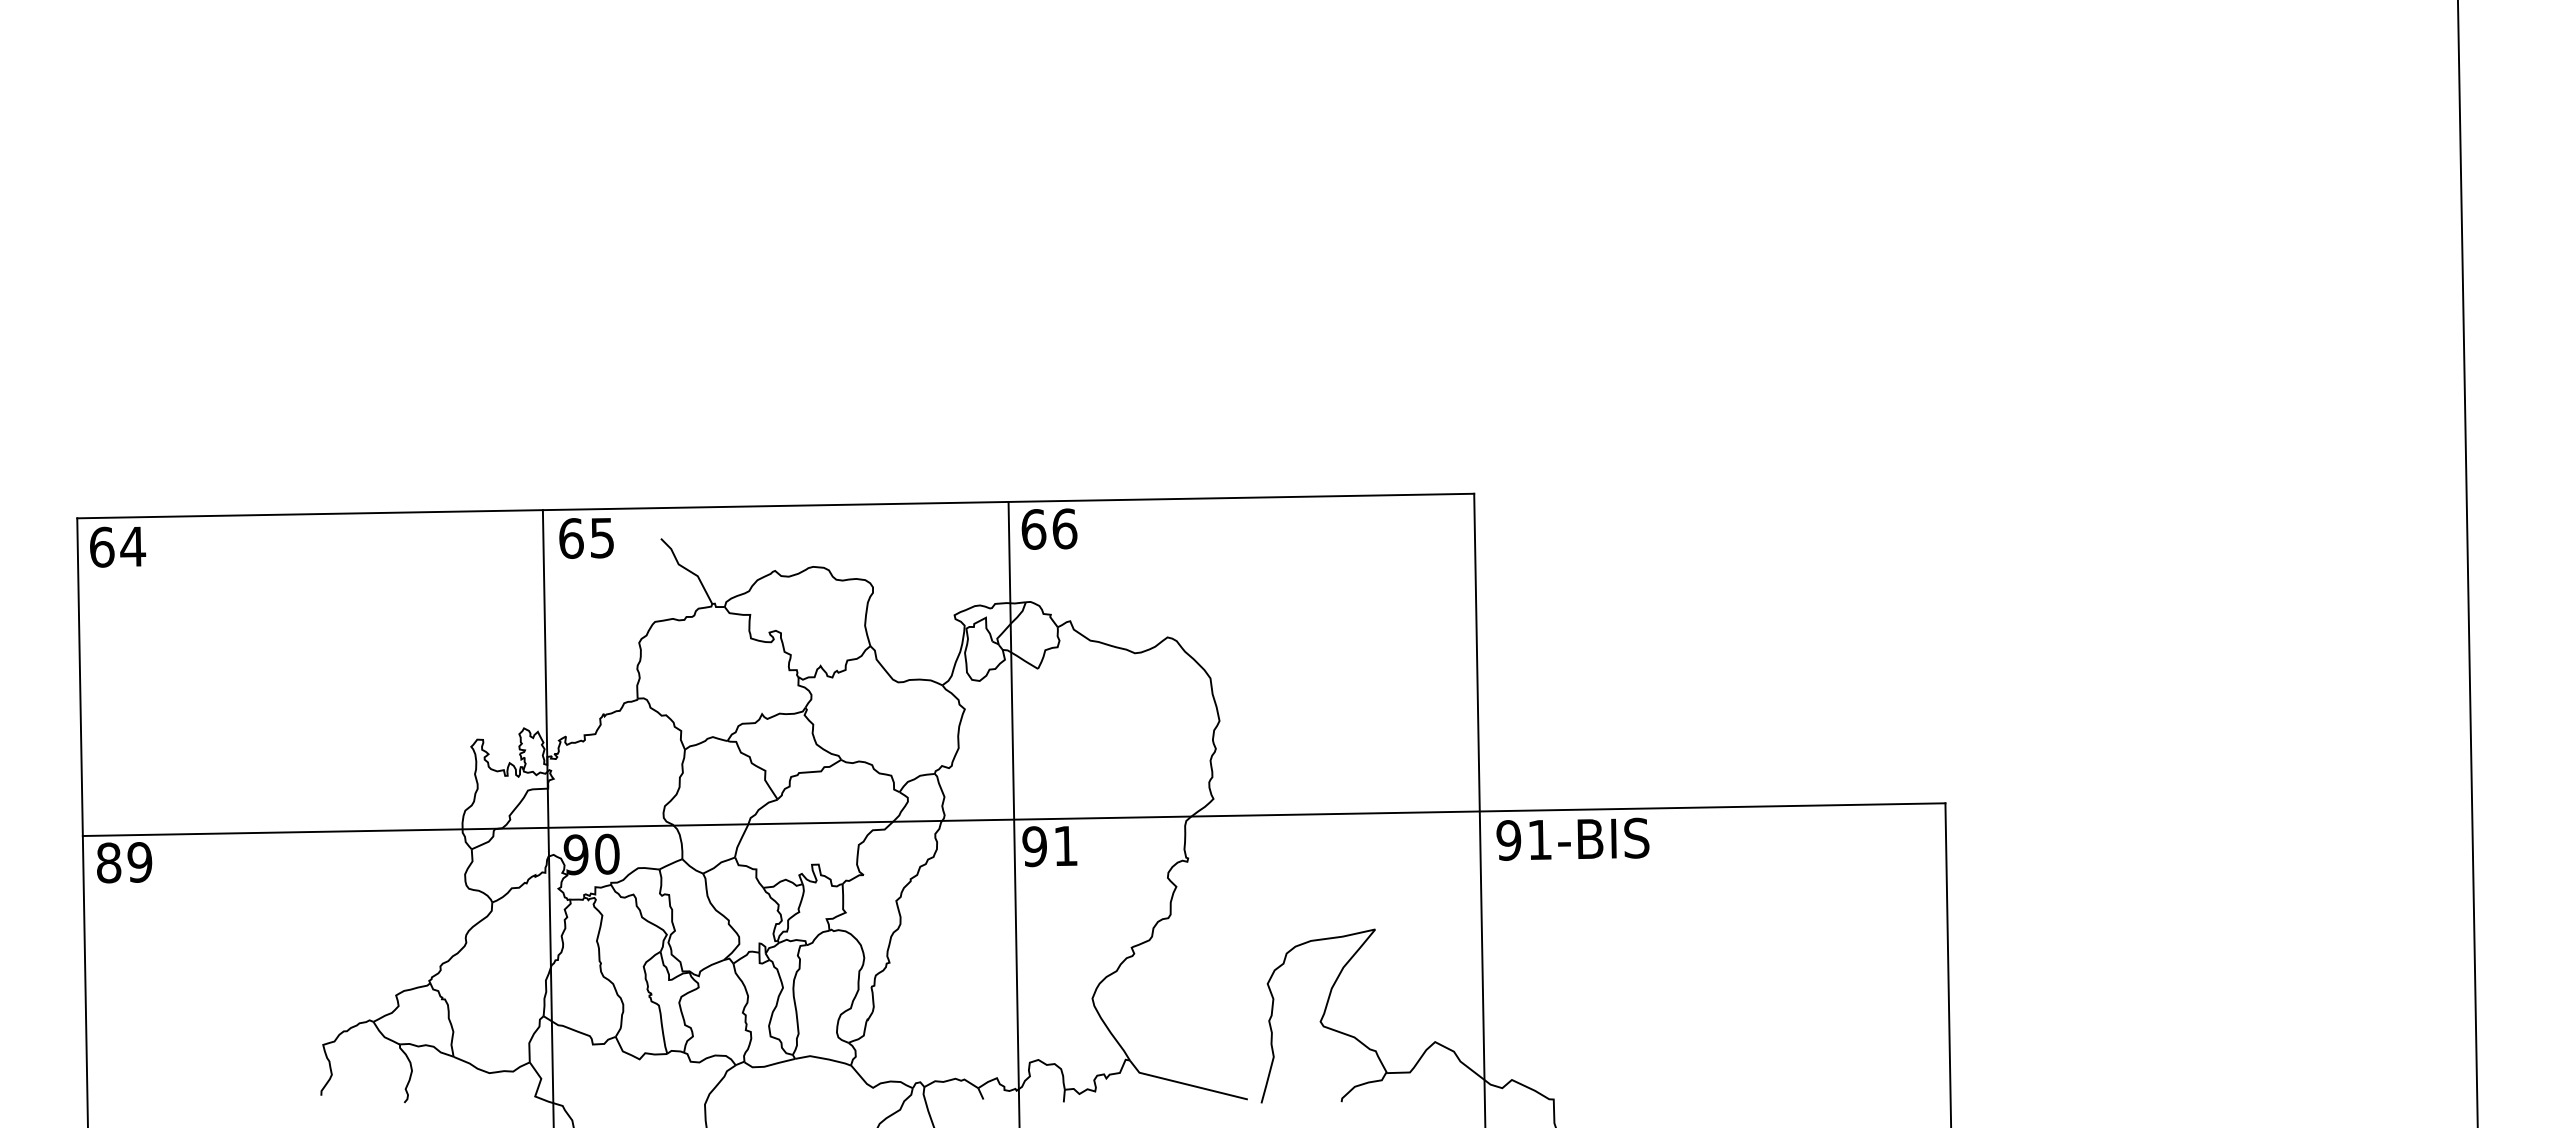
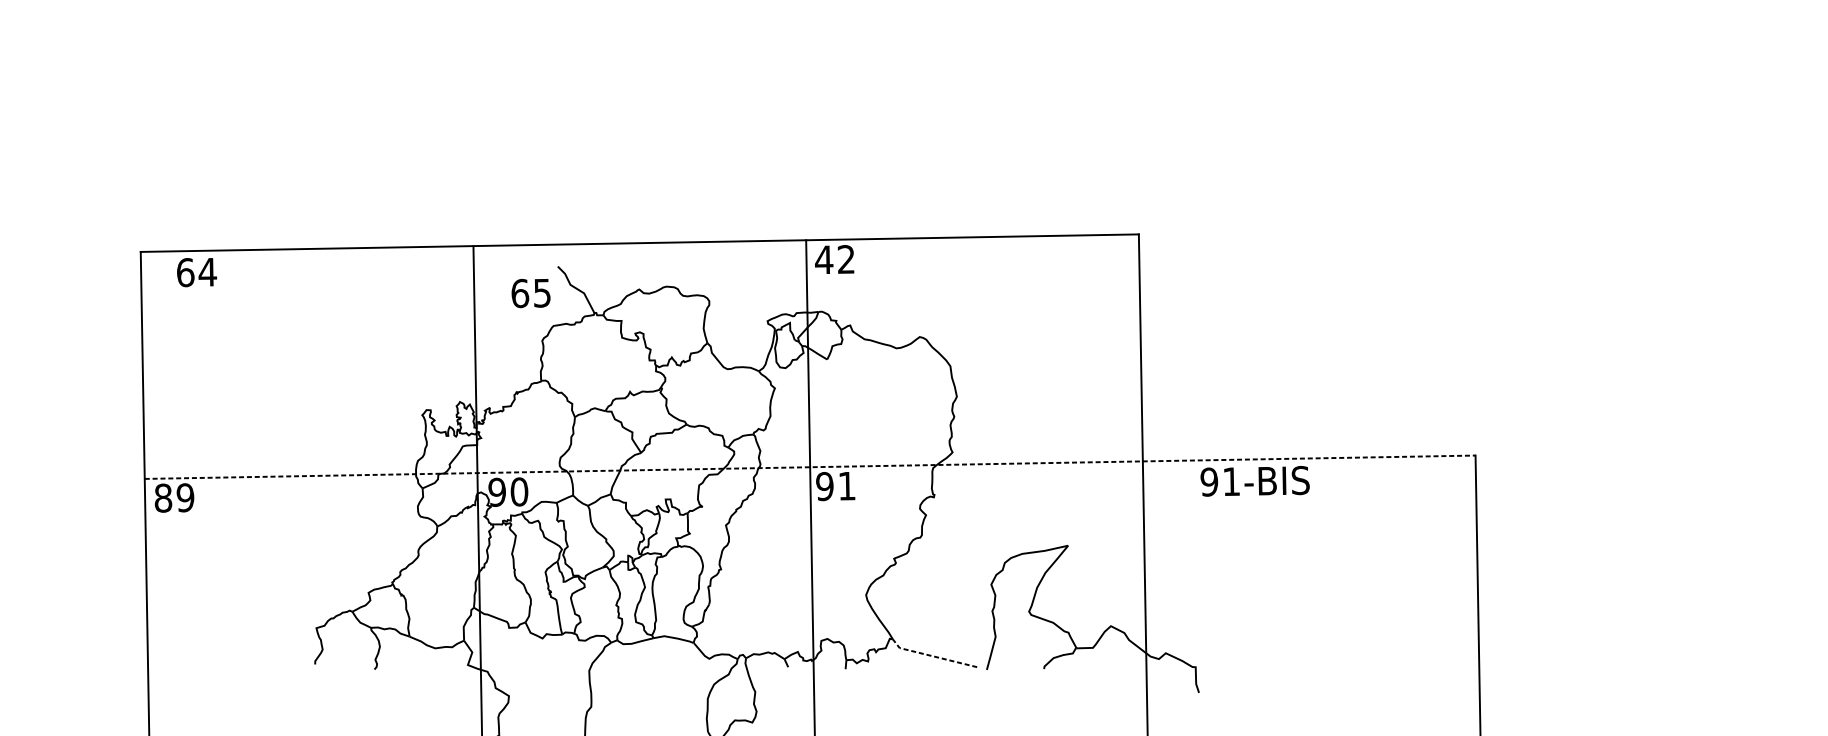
text: (1048, 528) -> (834, 259), 66 -> 42
text: (586, 538) -> (531, 293), moved
text: (118, 546) -> (197, 272), moved
line: (1014, 819) -> (810, 467), solid -> dashed
text: (1572, 838) -> (1254, 480), moved
line: (1184, 1083) -> (931, 655), solid -> dashed

